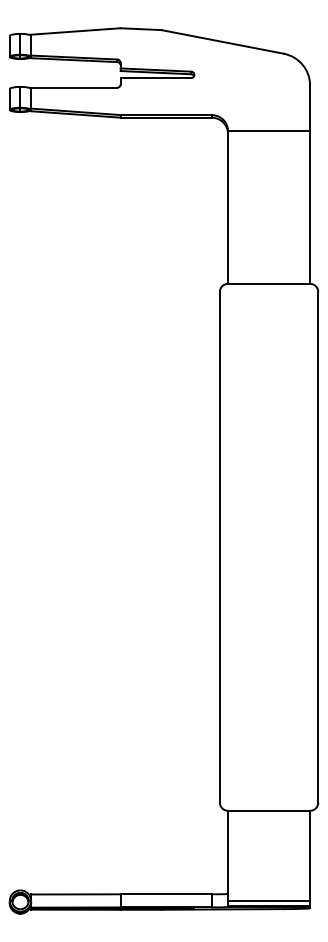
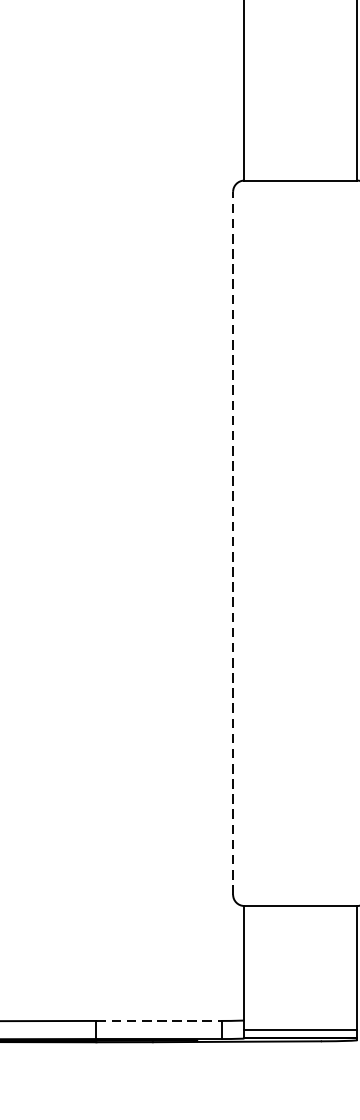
line: (219, 546) -> (232, 542), solid -> dashed
line: (166, 894) -> (159, 1021), solid -> dashed

